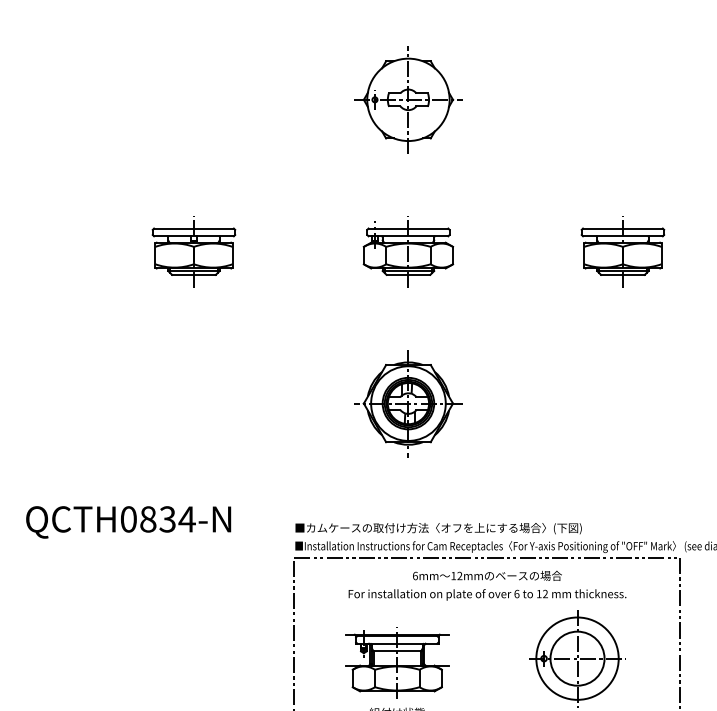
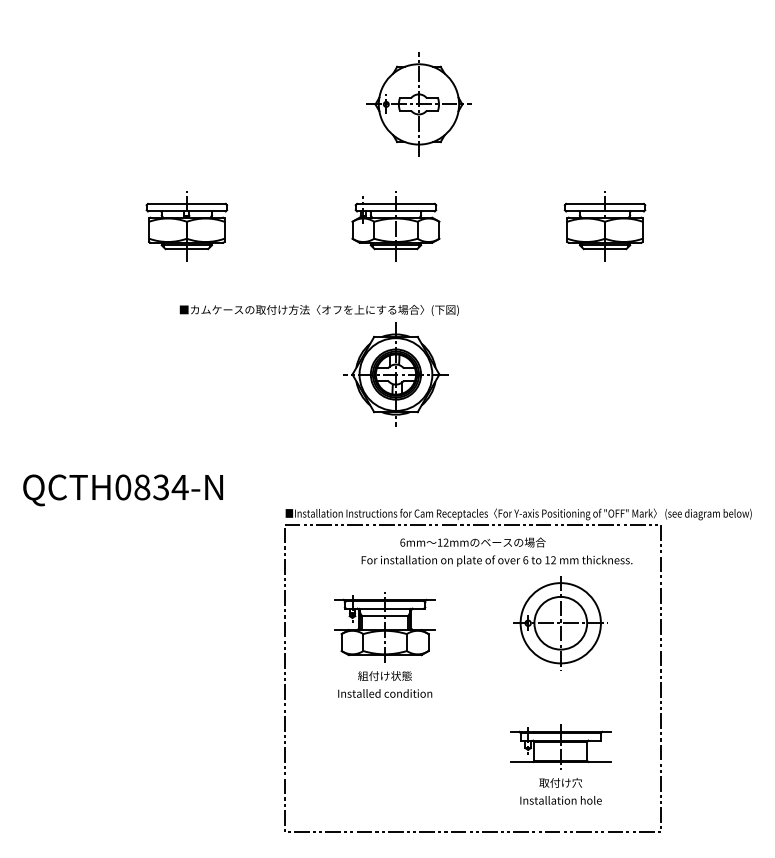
part: (407, 99) -> (418, 104), moved
text: (437, 527) -> (318, 309), moved
text: (486, 594) -> (496, 560), moved

